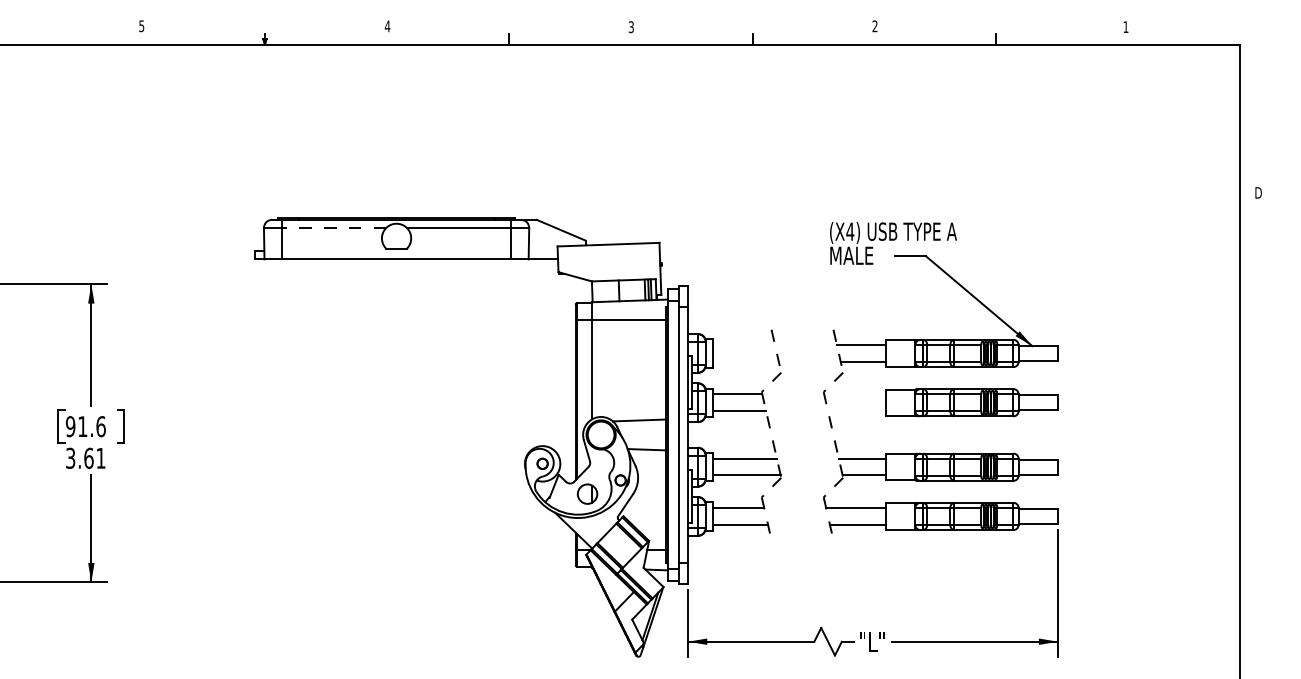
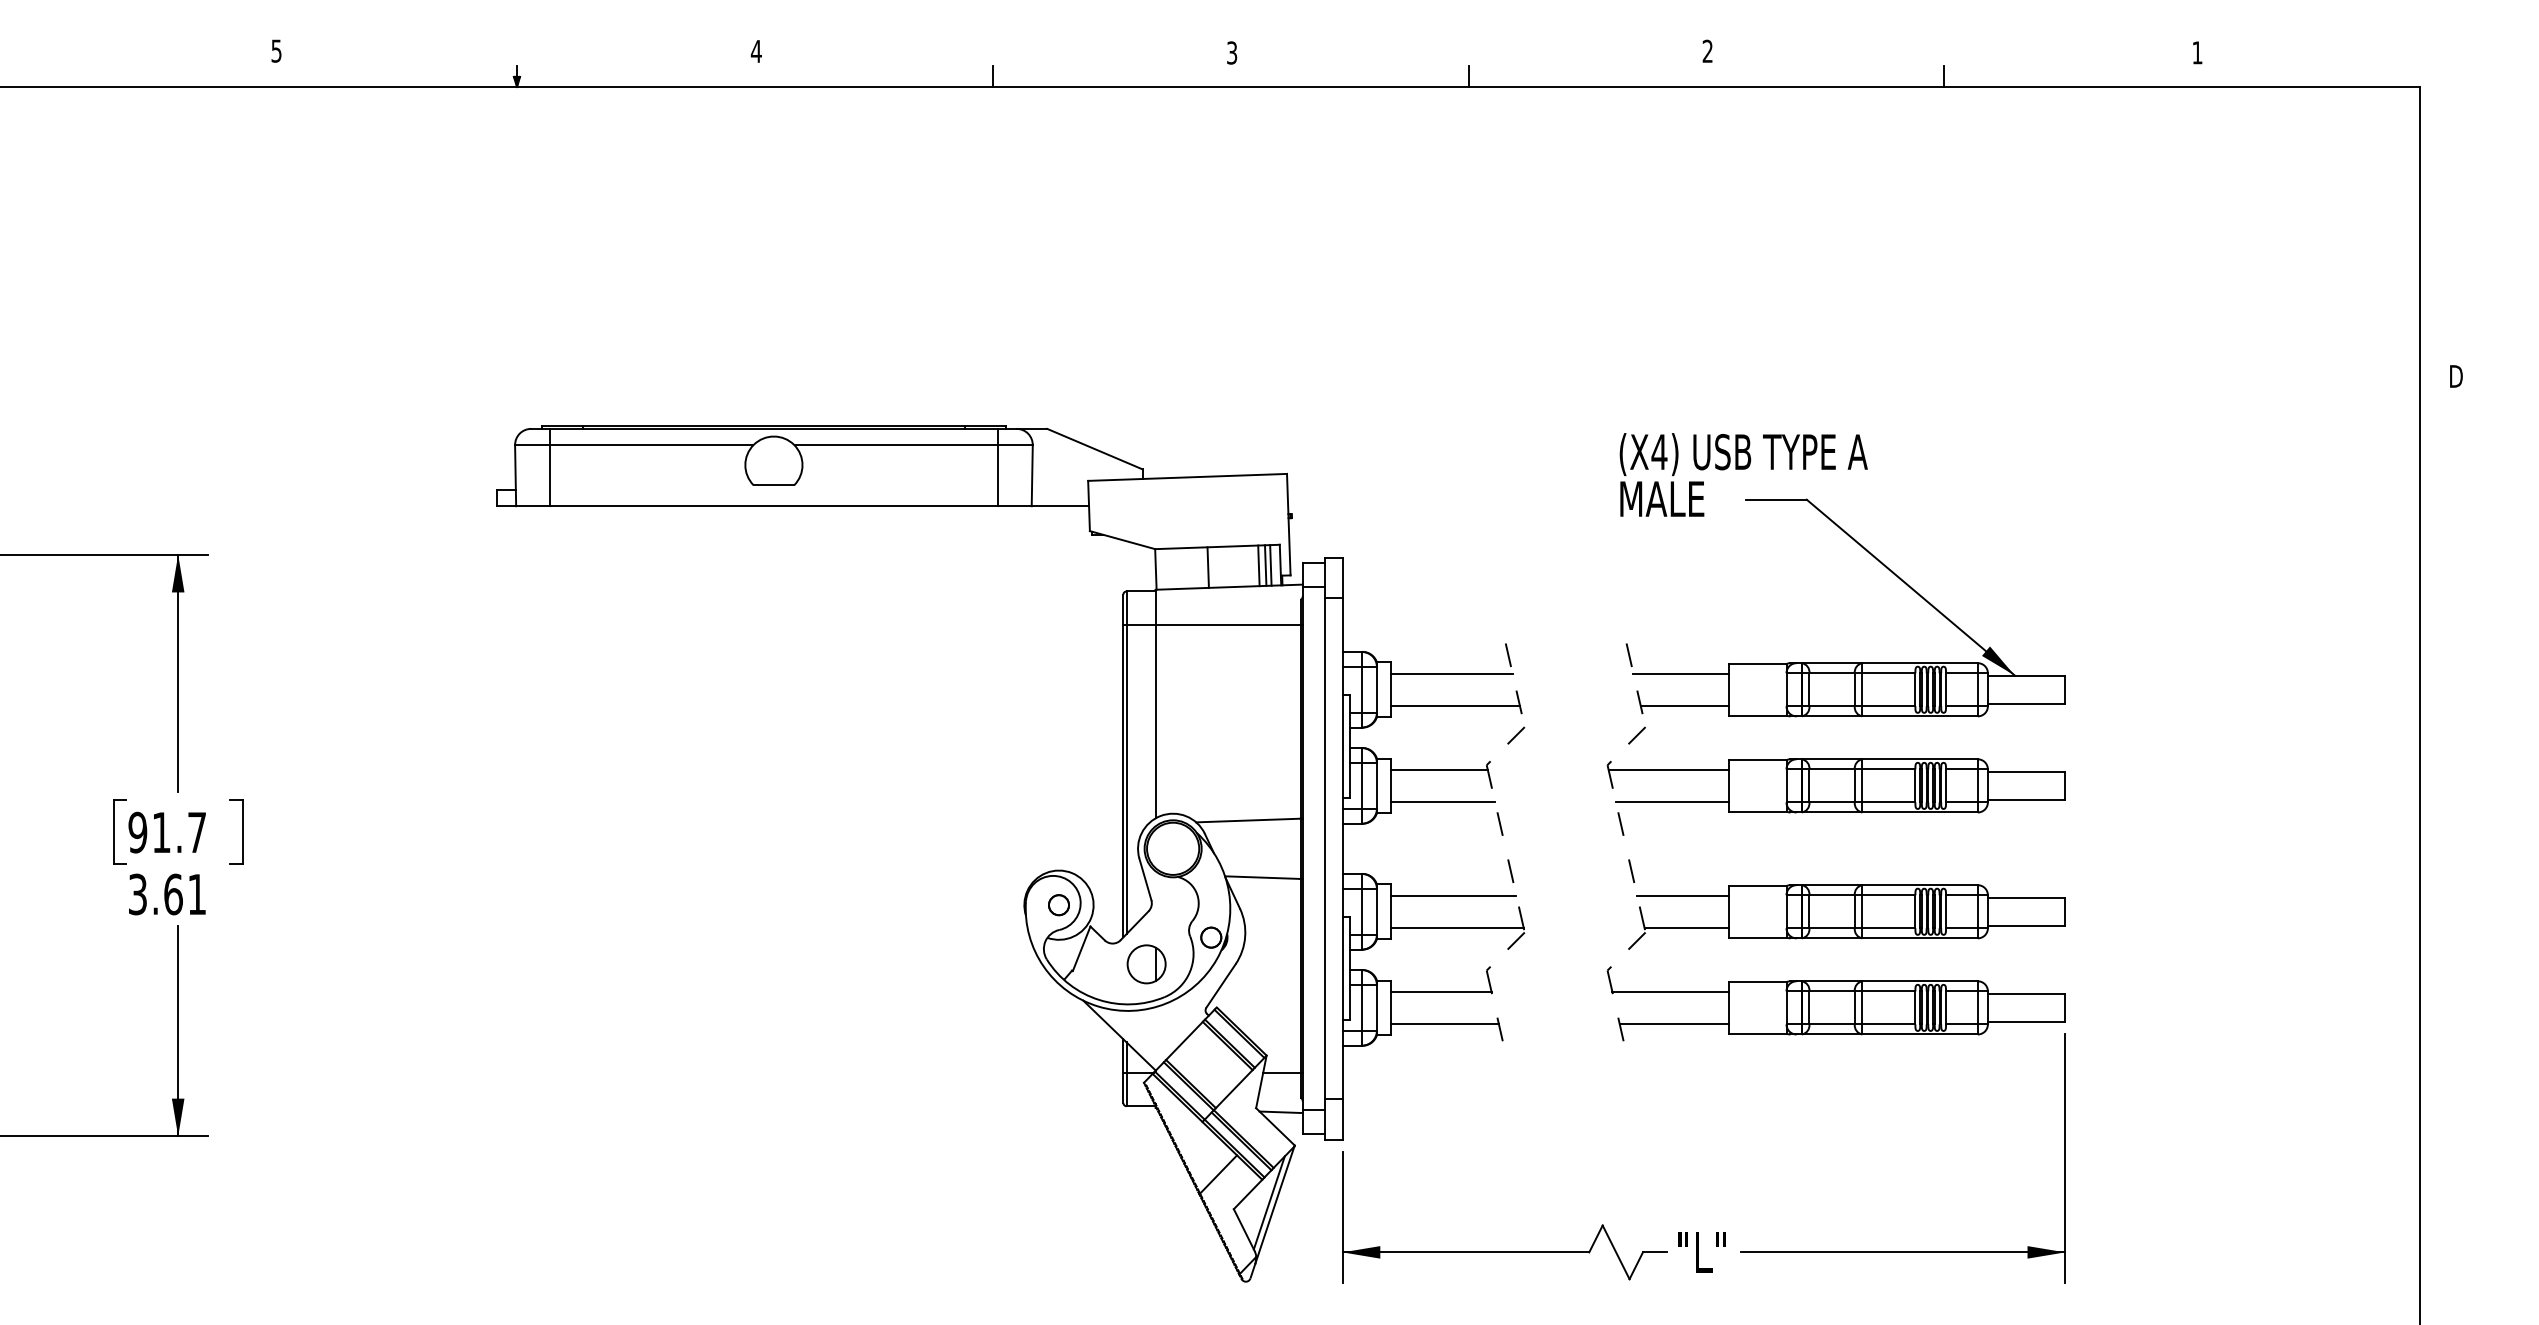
line: (333, 228) -> (650, 445), dashed -> solid
line: (743, 345) -> (1451, 674), added
line: (745, 361) -> (1454, 705), added
line: (854, 394) -> (1667, 769), added
line: (856, 410) -> (1671, 801), added
text: (100, 426) -> (196, 832), 91.6 -> 91.7

